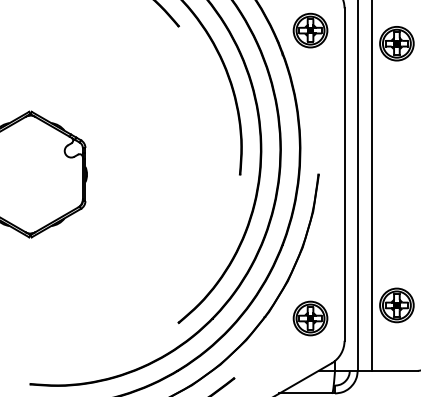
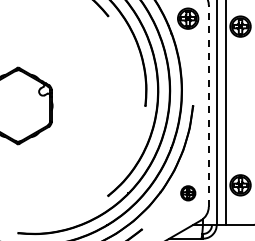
line: (344, 175) -> (208, 106), solid -> dashed
part: (311, 318) -> (188, 193), size x0.7

